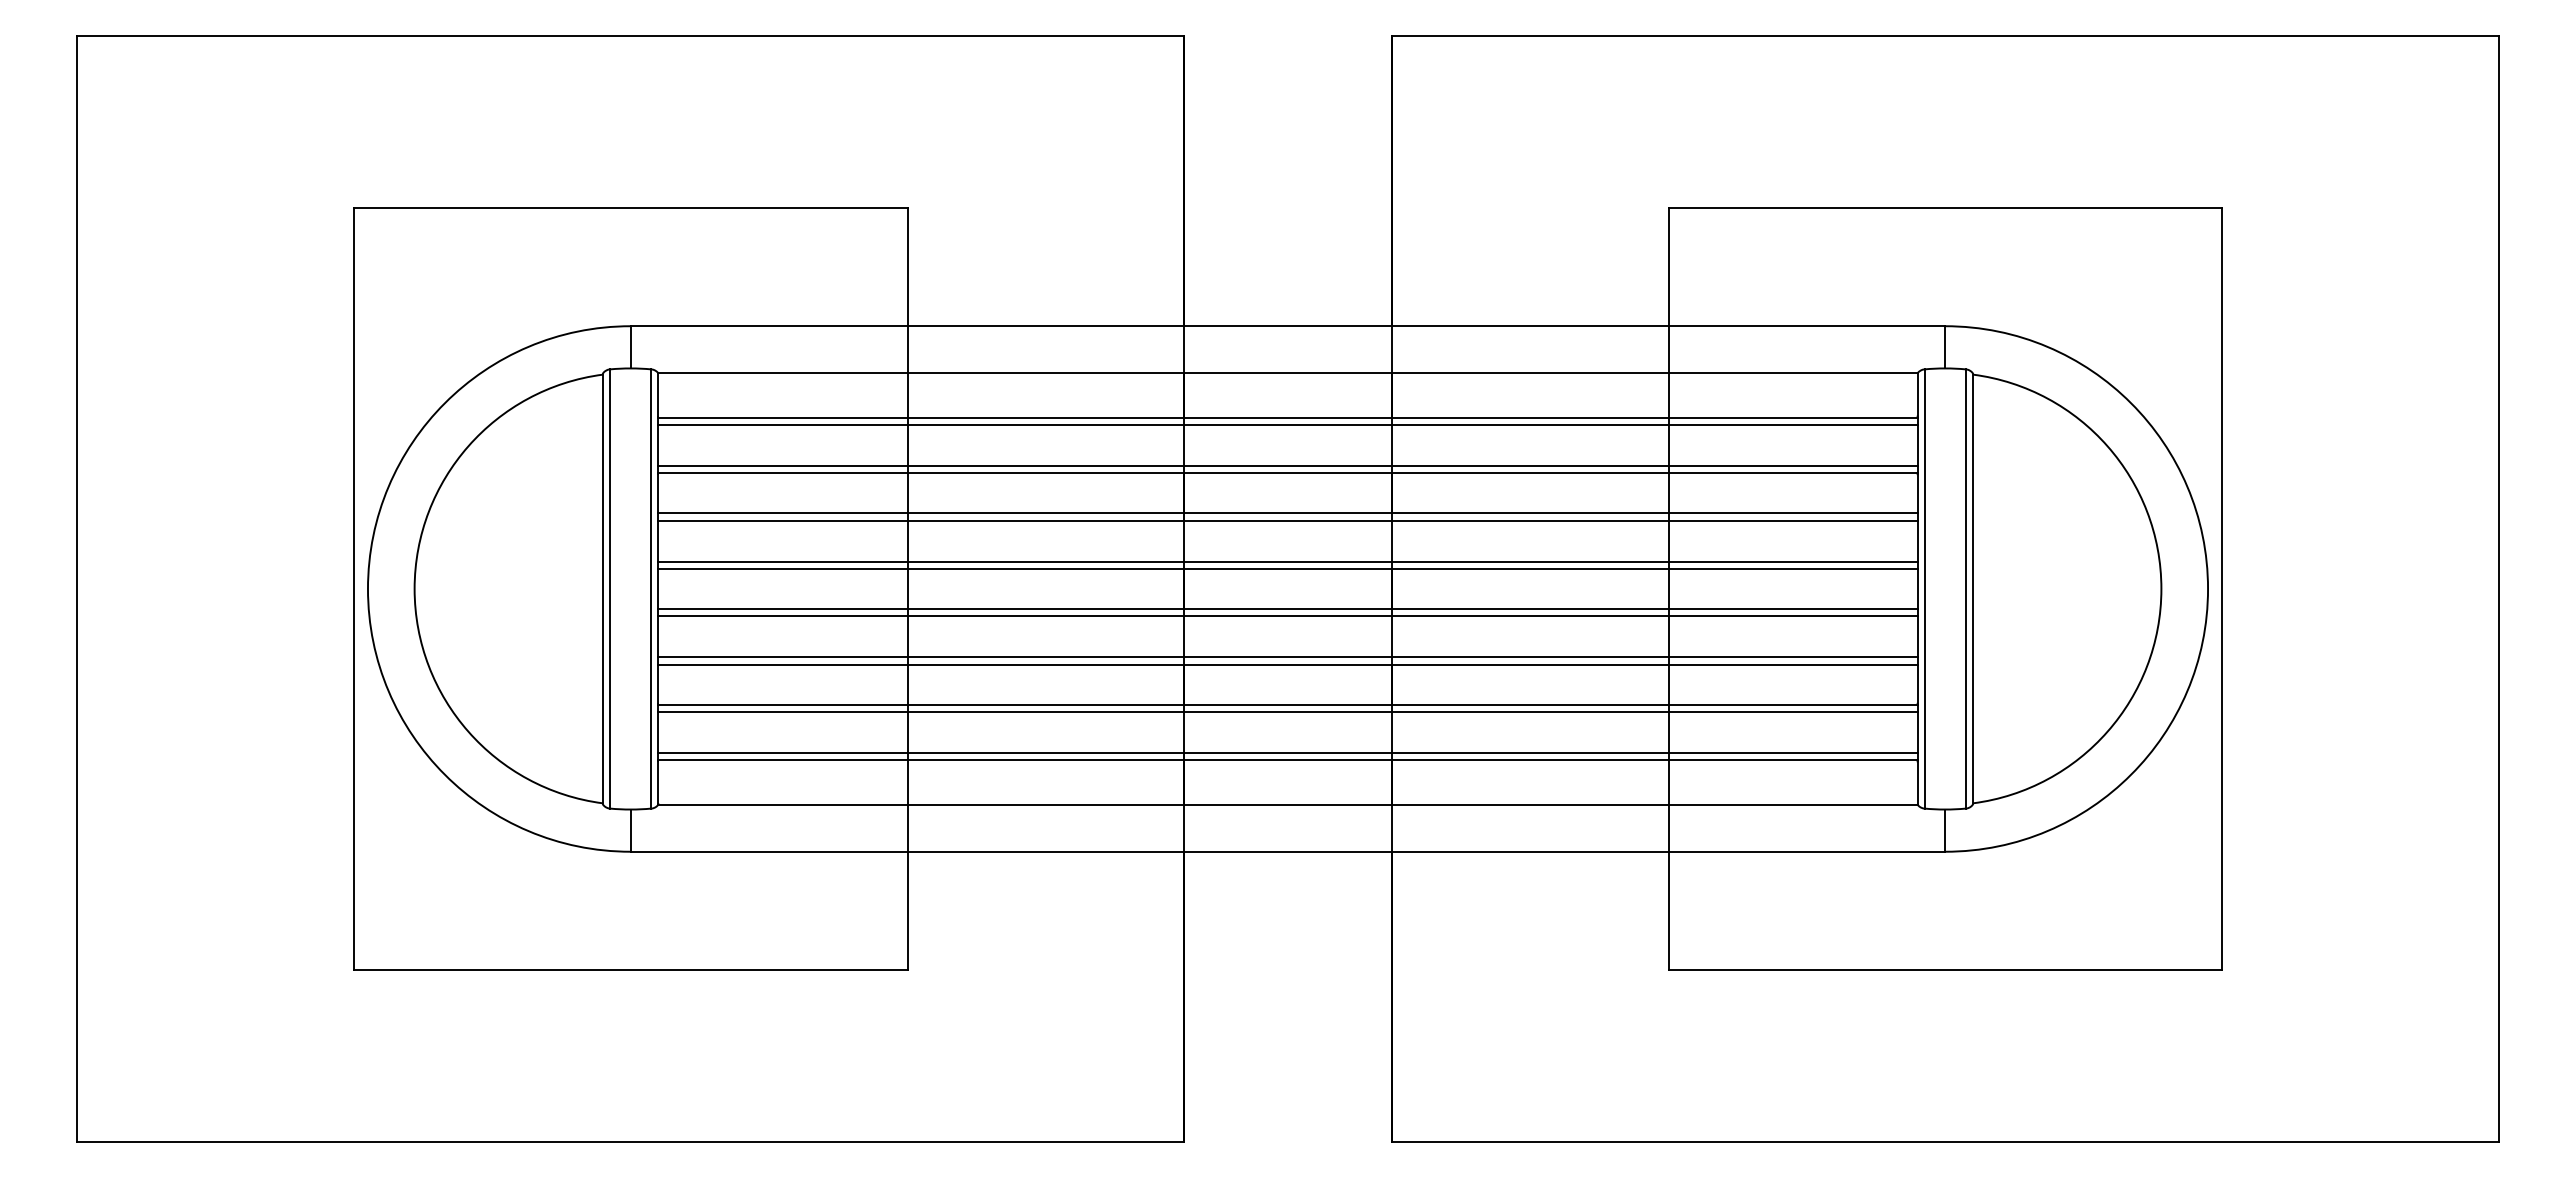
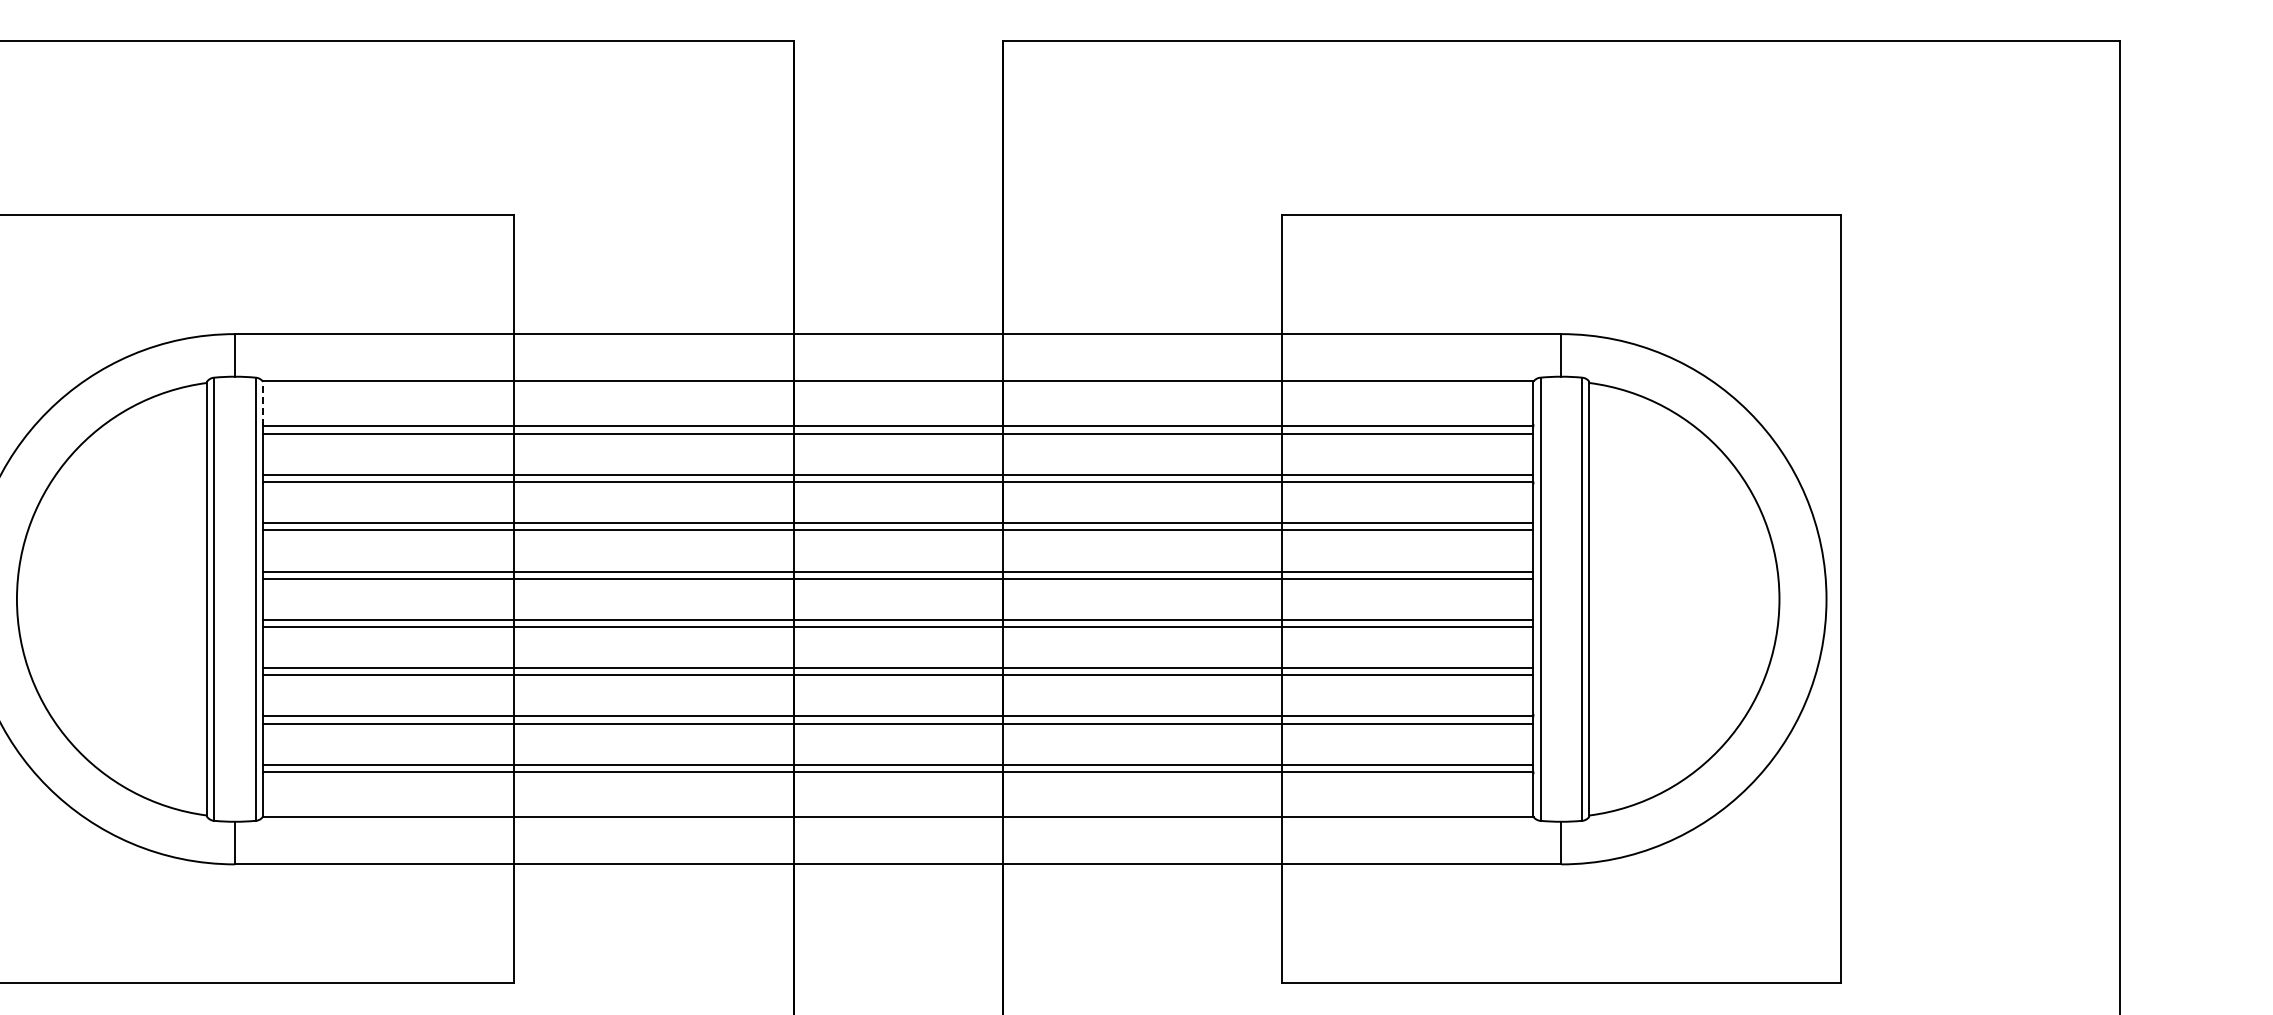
line: (658, 395) -> (263, 404), solid -> dashed

